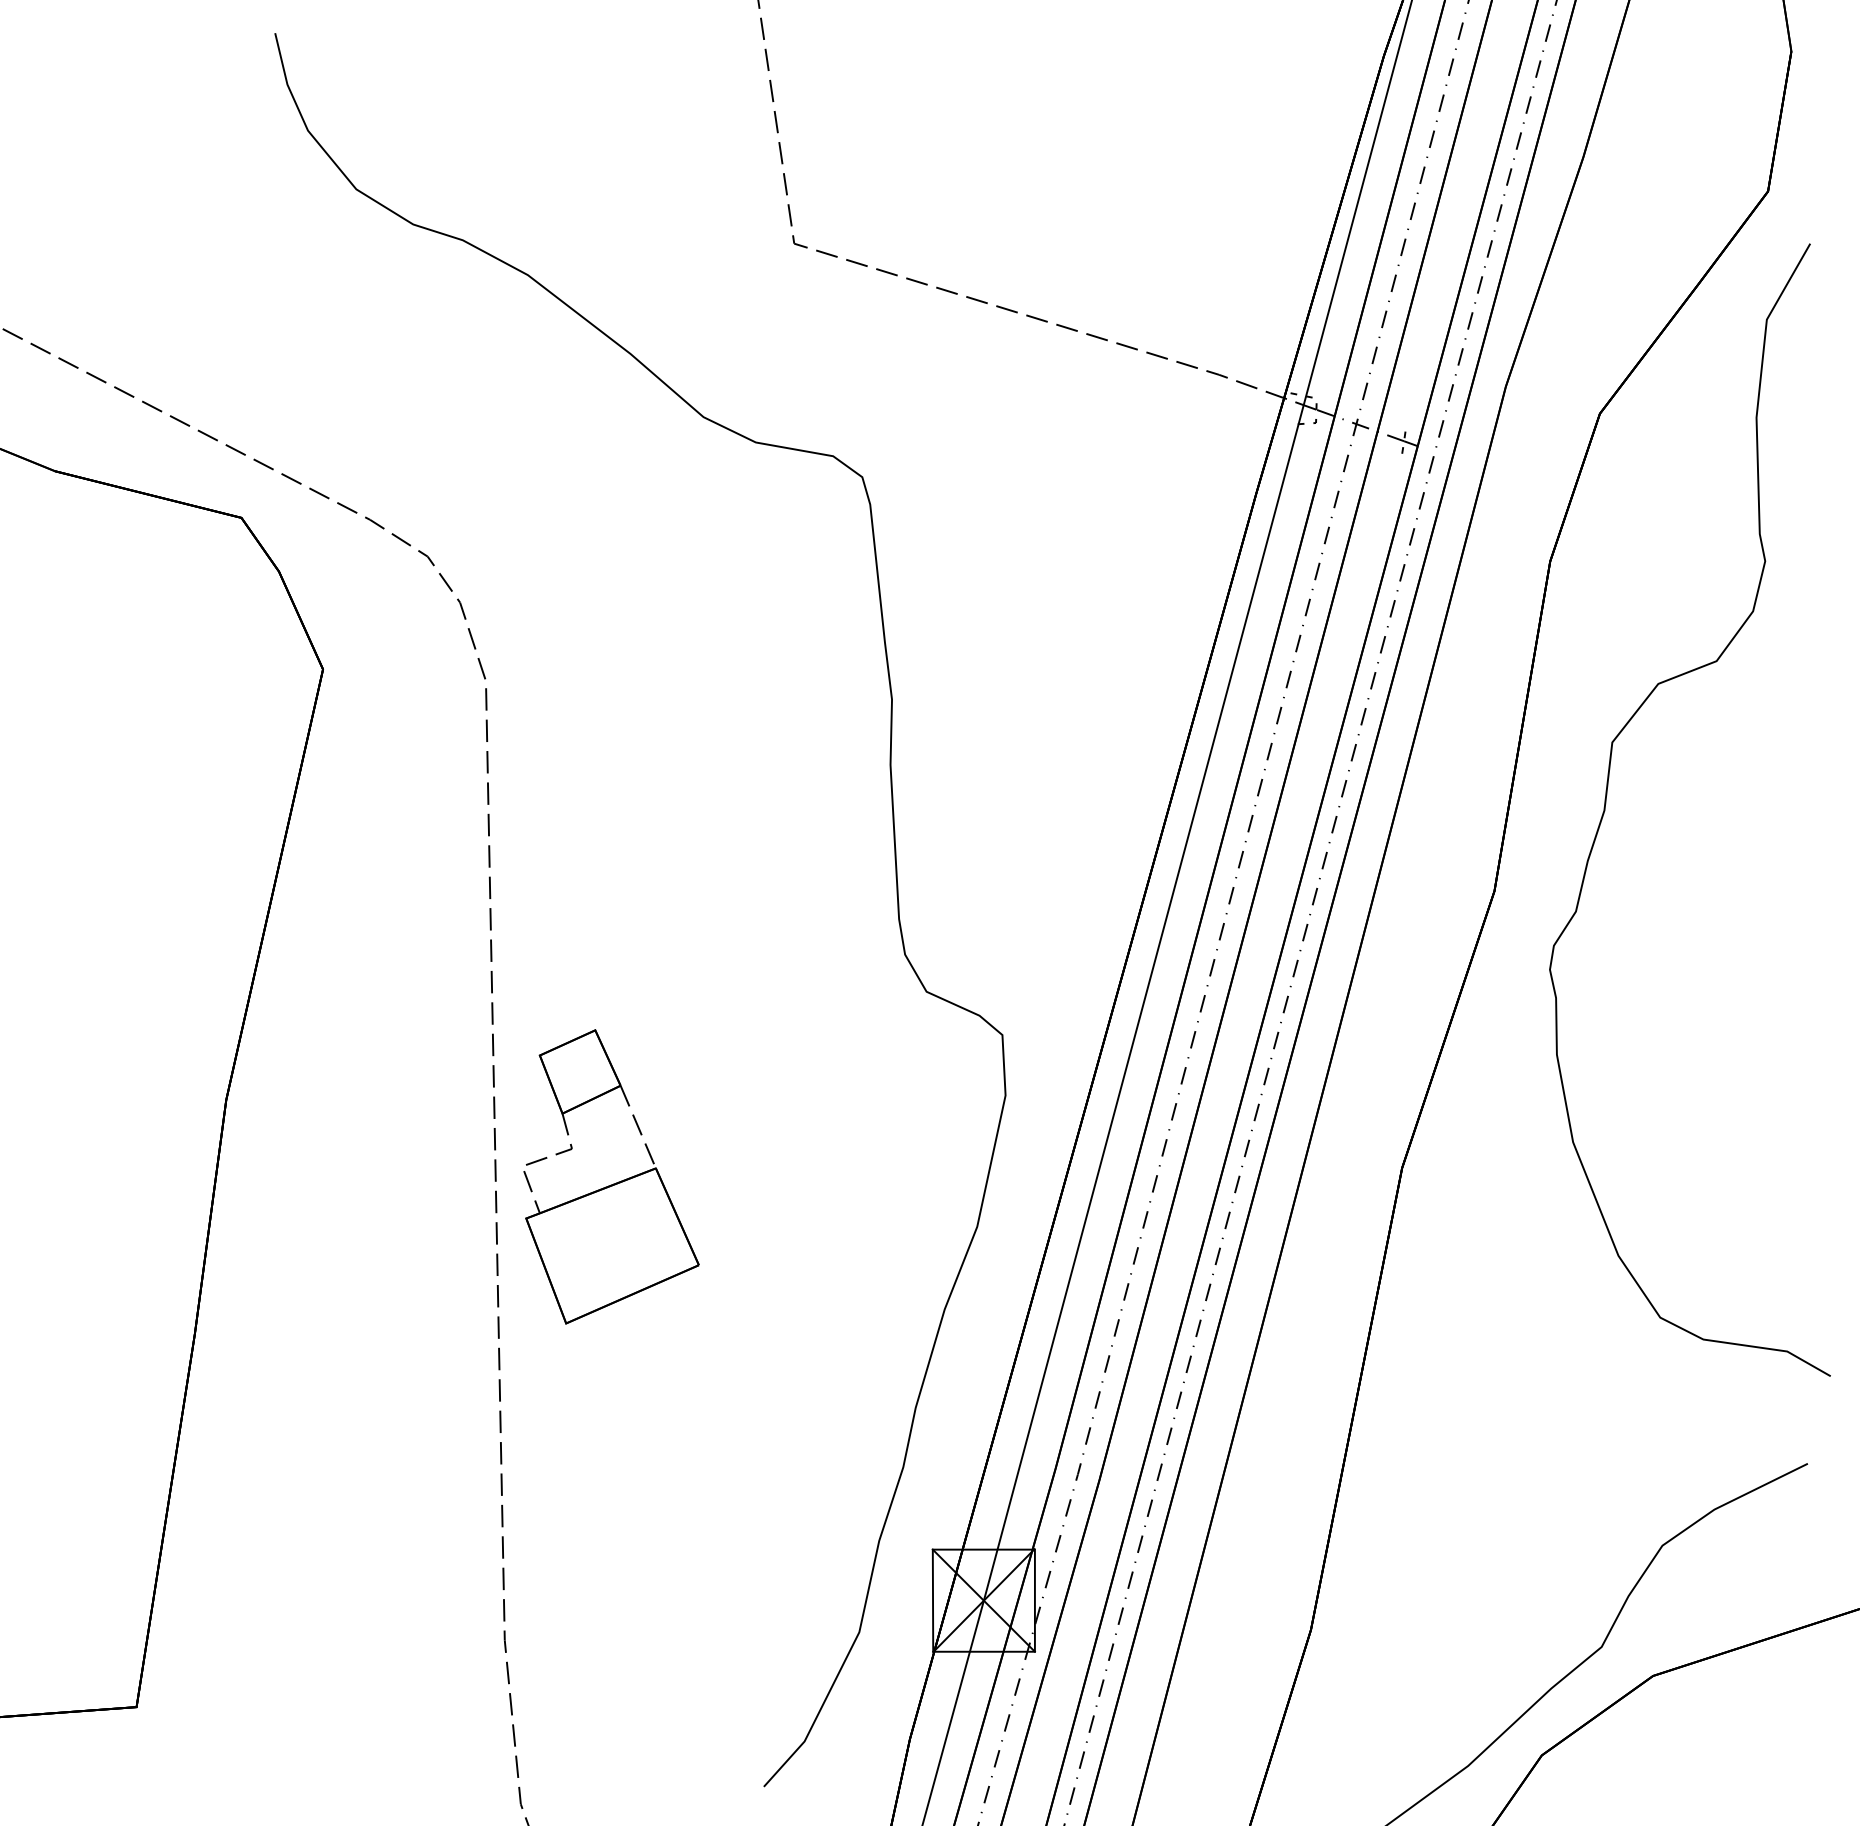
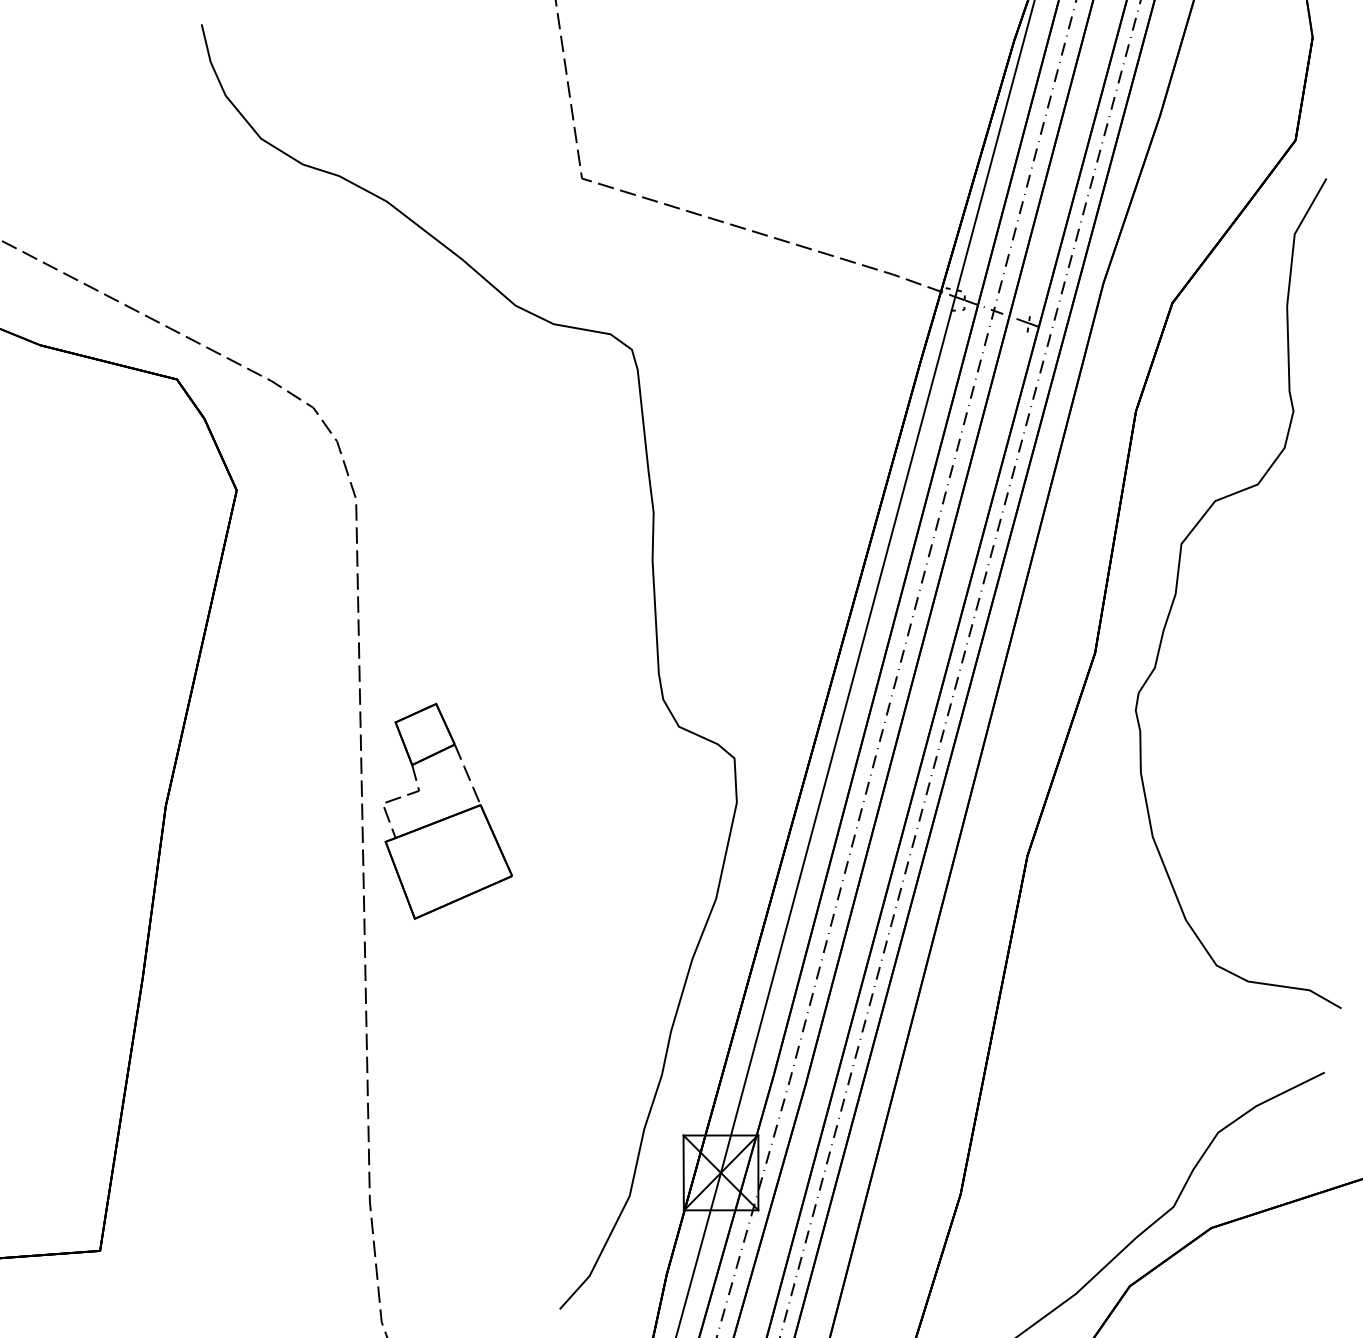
part: (610, 1175) -> (447, 810), moved

